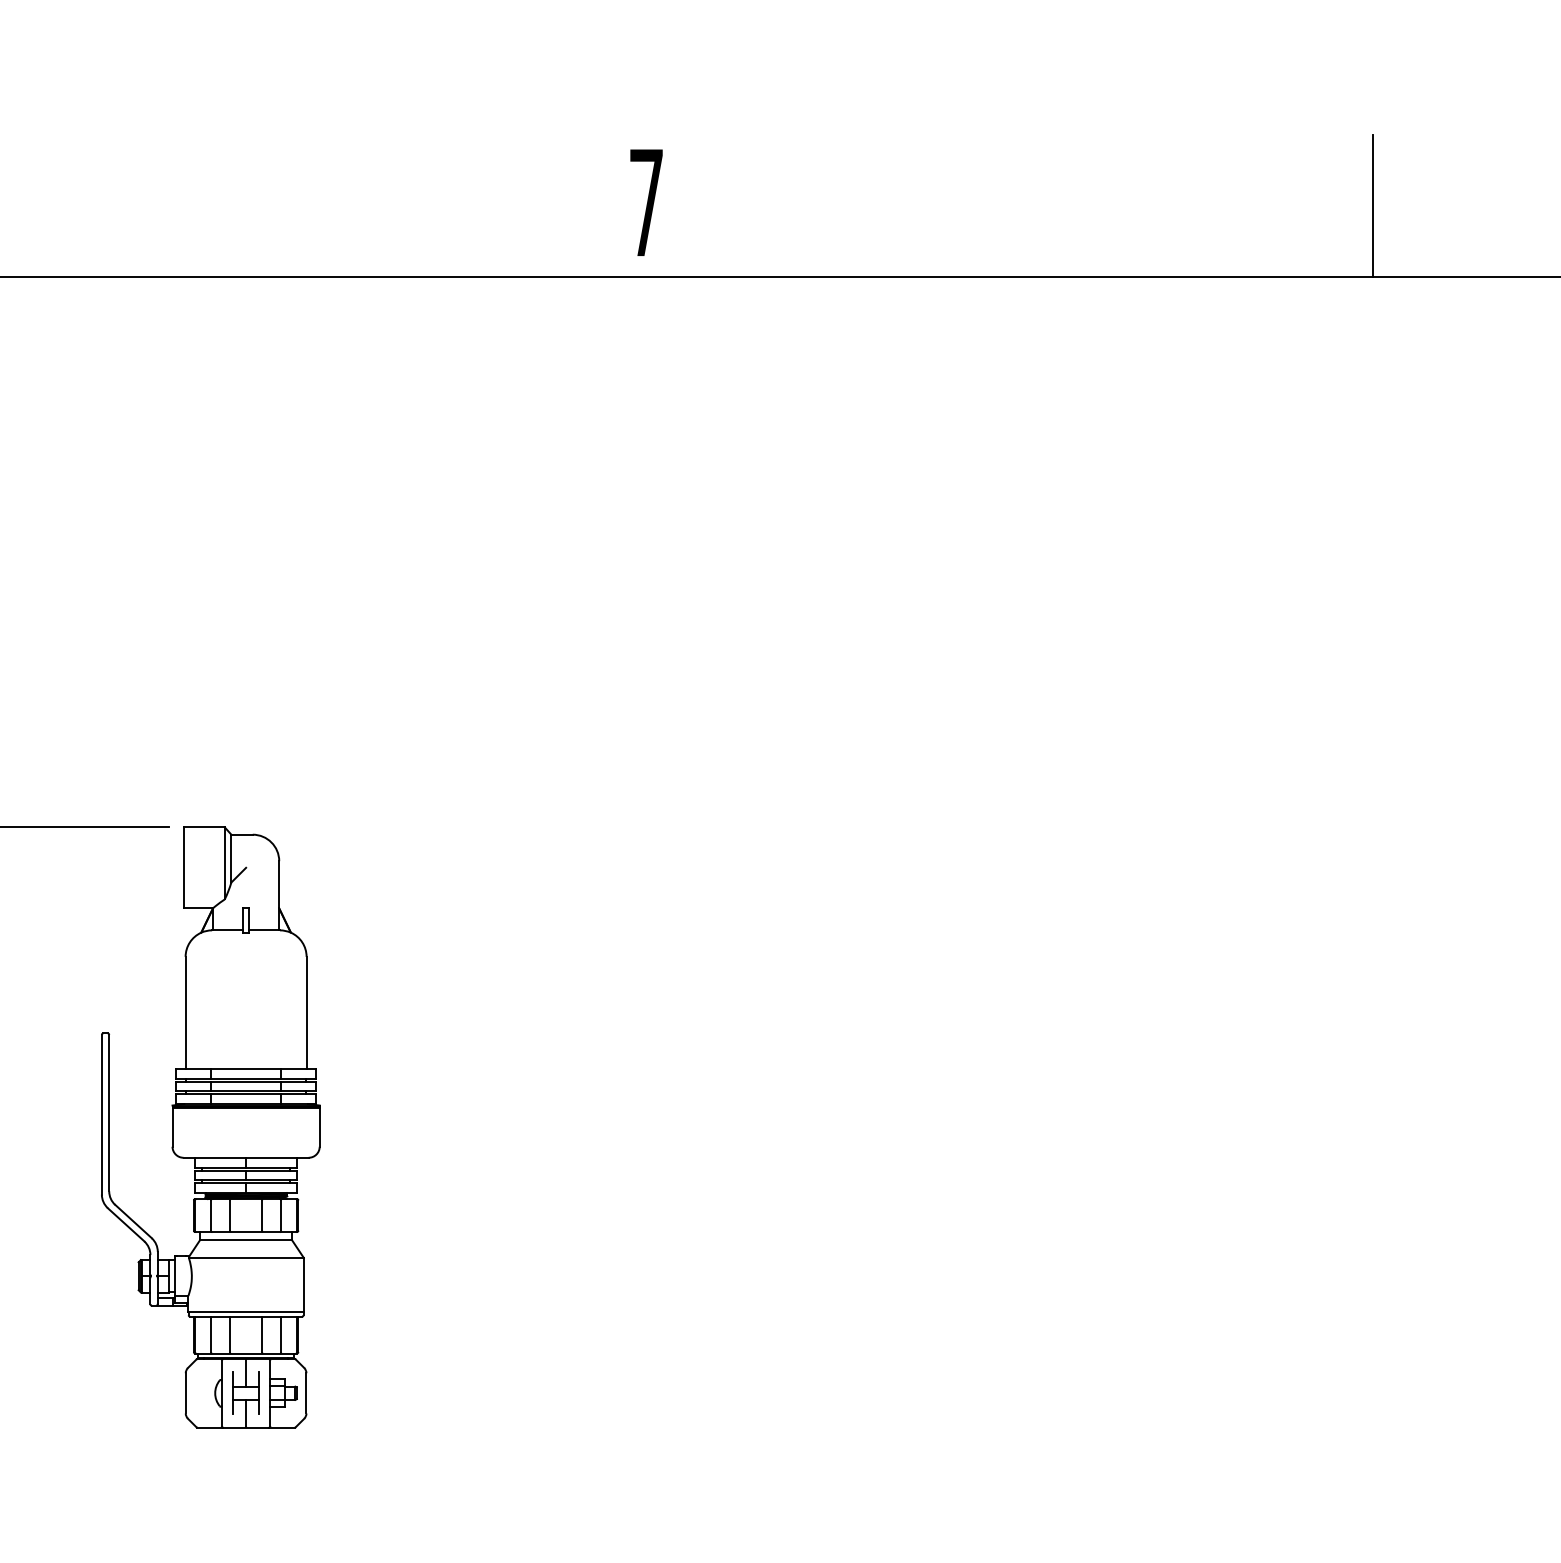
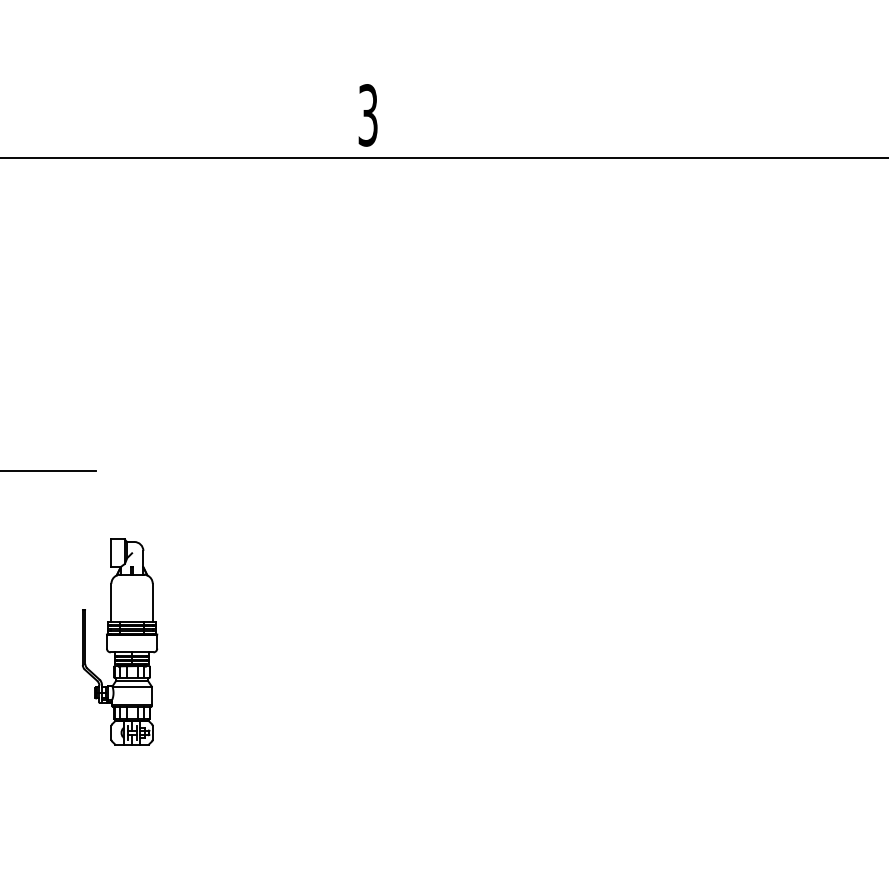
text: (645, 202) -> (367, 115), 7 -> 3
line: (1372, 204) -> (781, 116), removed
part: (209, 1126) -> (119, 641), size x0.6

